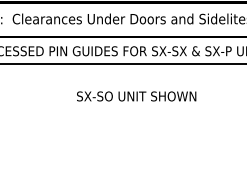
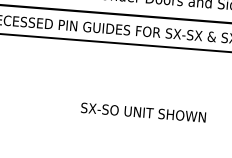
text: (136, 96) -> (143, 112), moved

